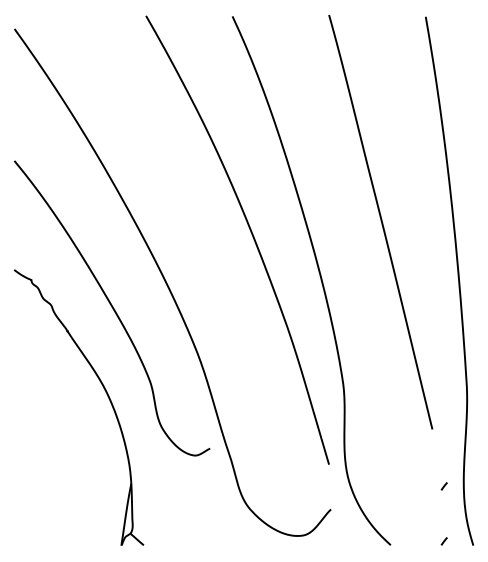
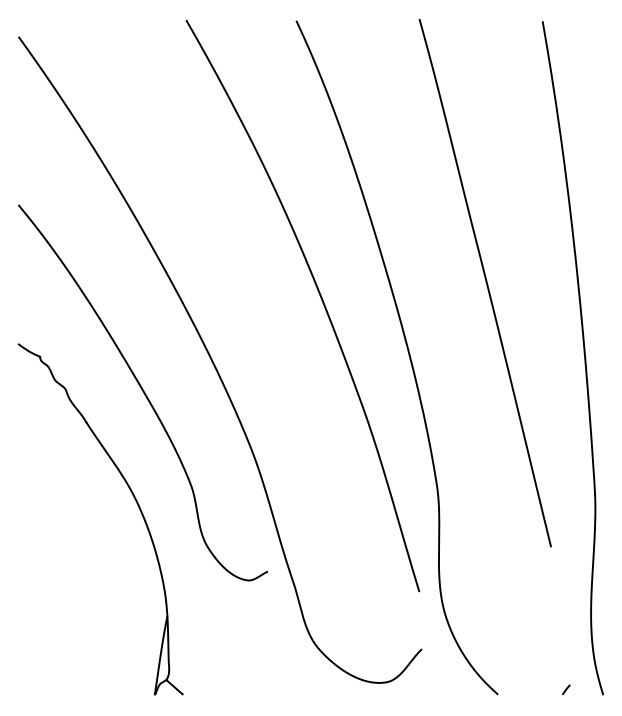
curve: (443, 486) -> (565, 619), removed

